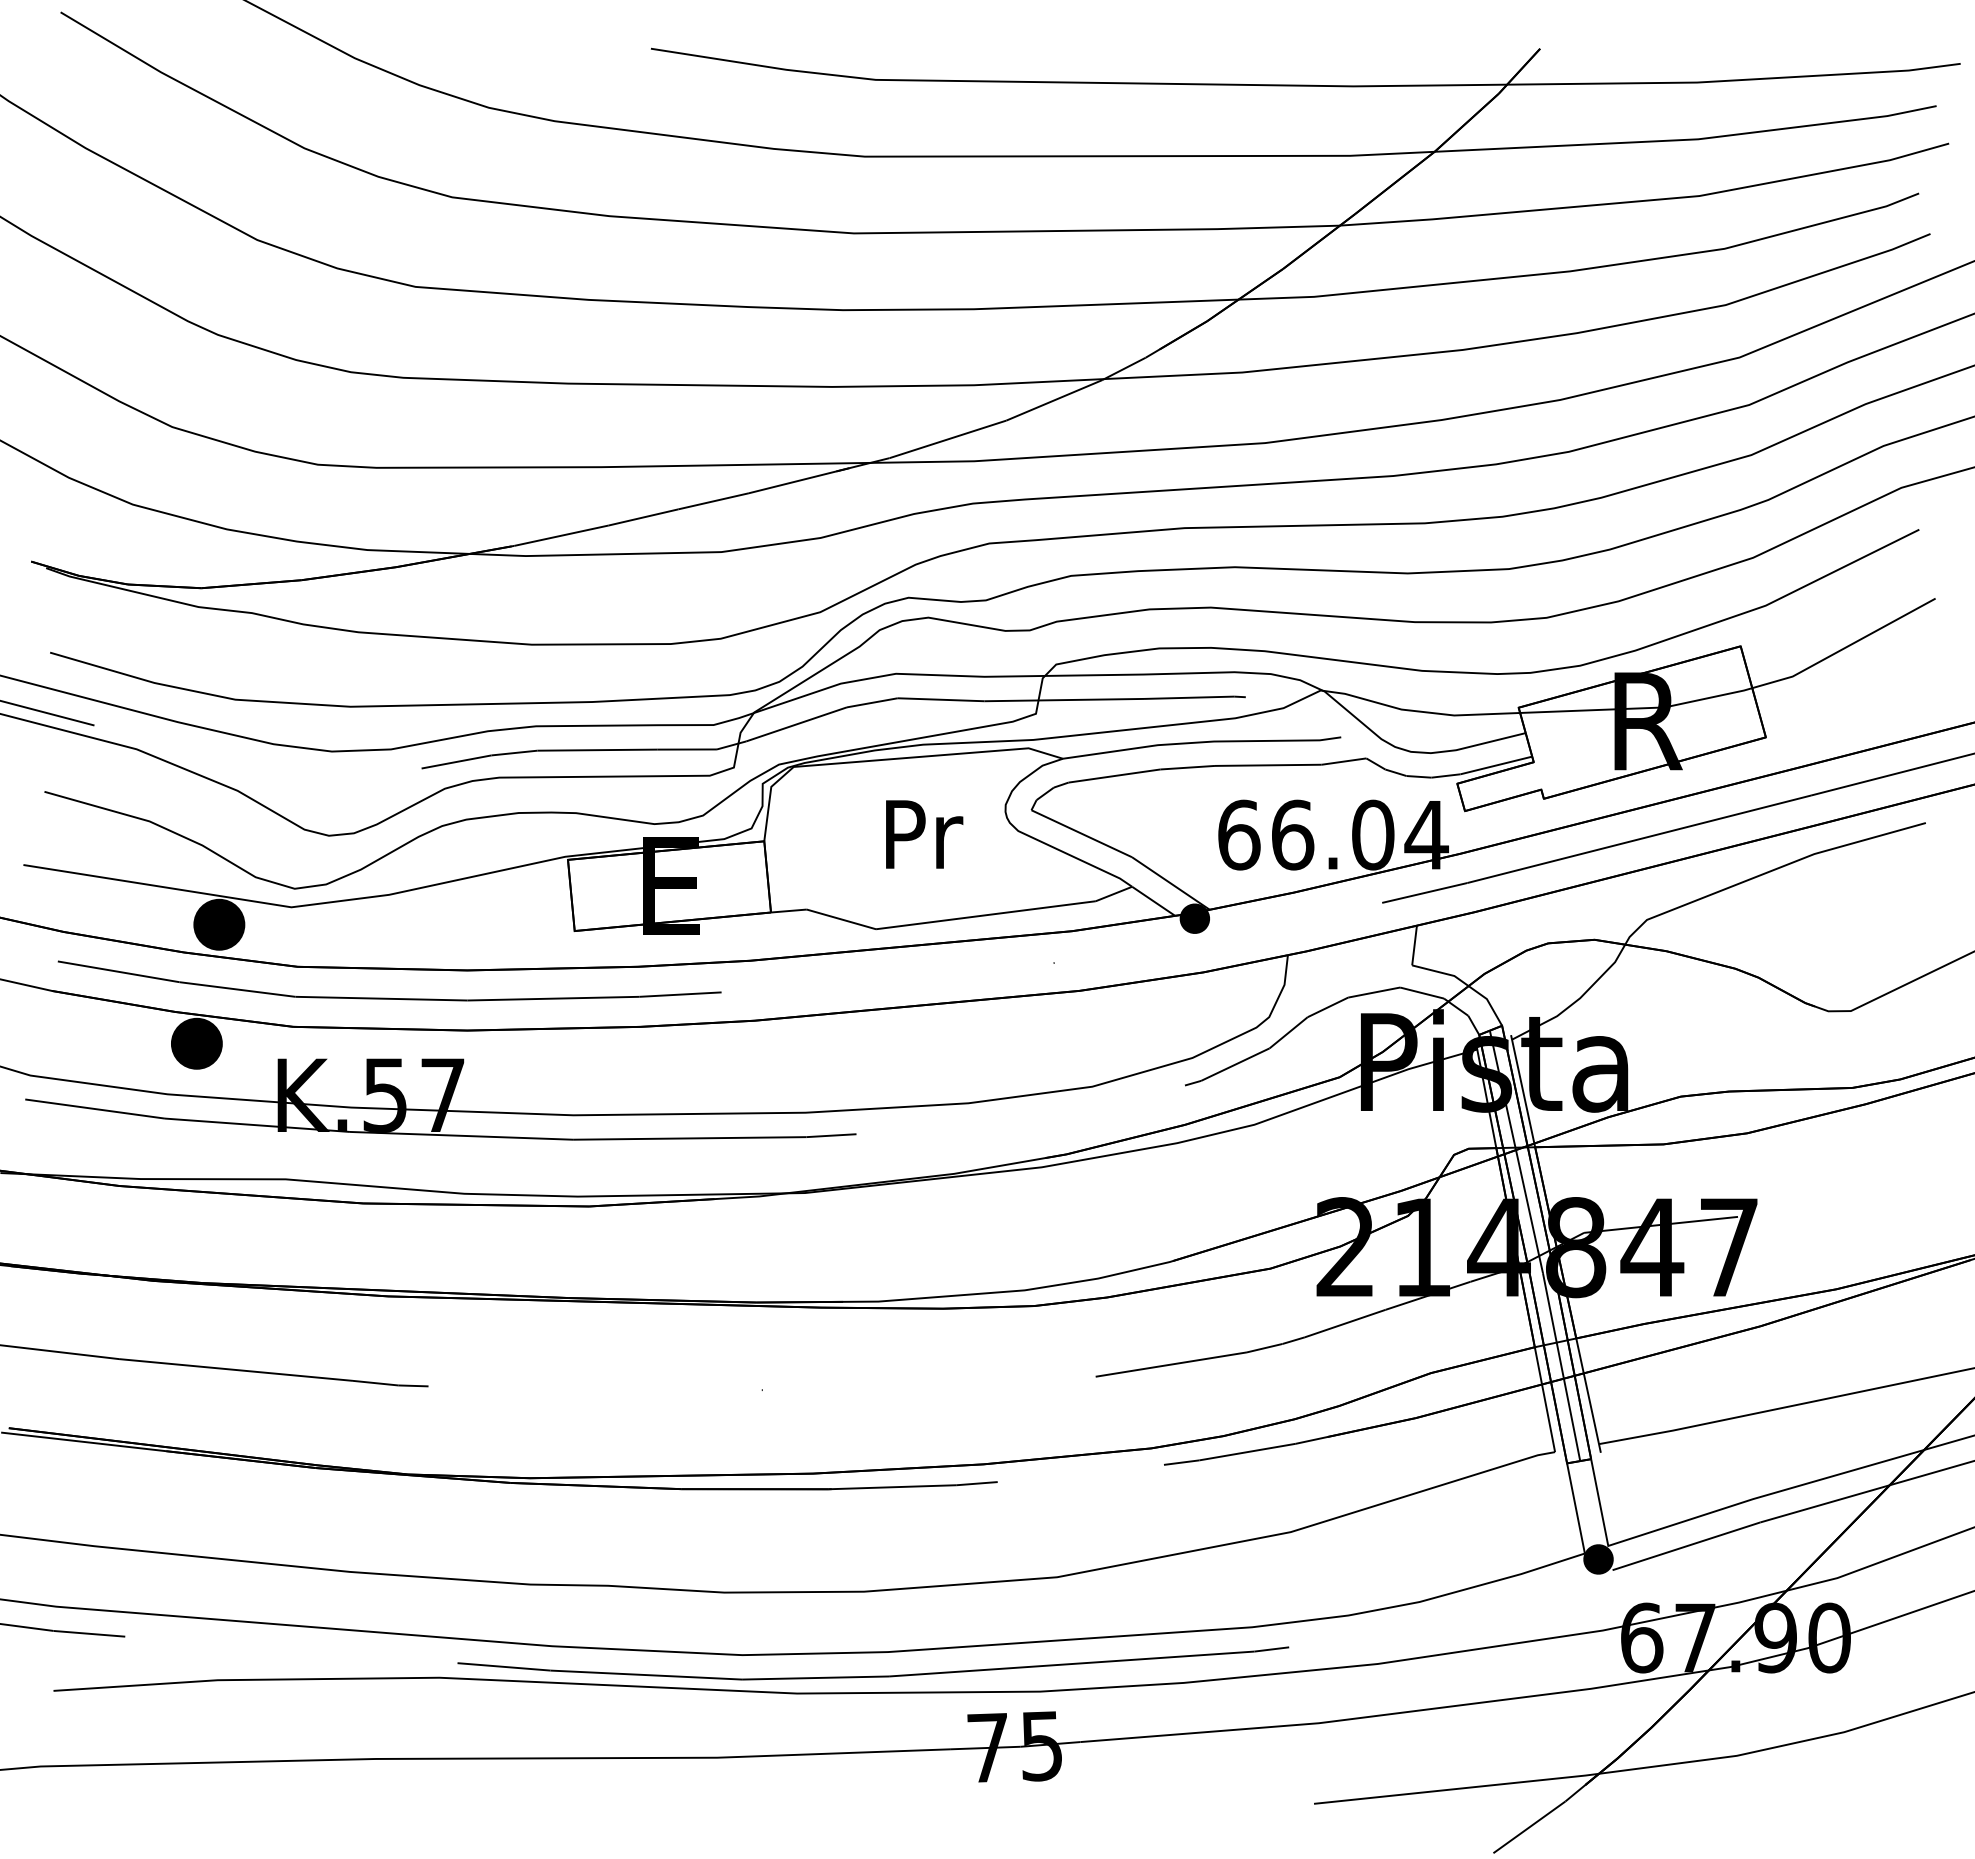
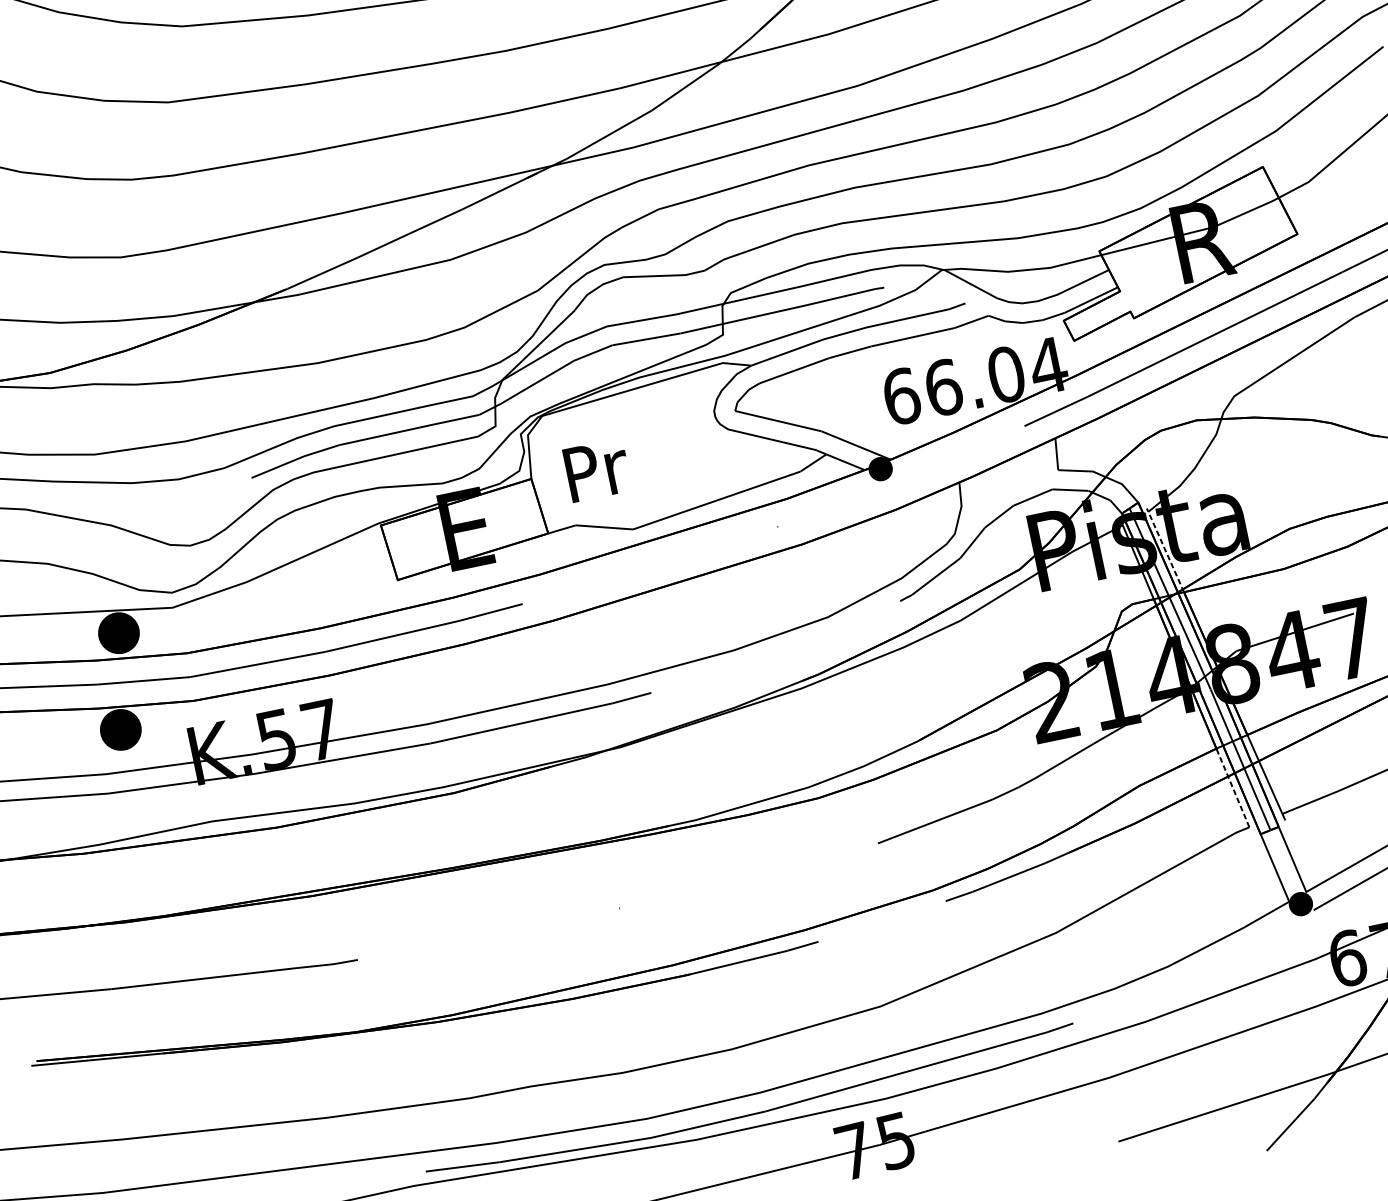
text: (924, 834) -> (597, 470), moved
line: (1523, 1090) -> (1165, 549), solid -> dashed
line: (1544, 1399) -> (1232, 787), solid -> dashed

